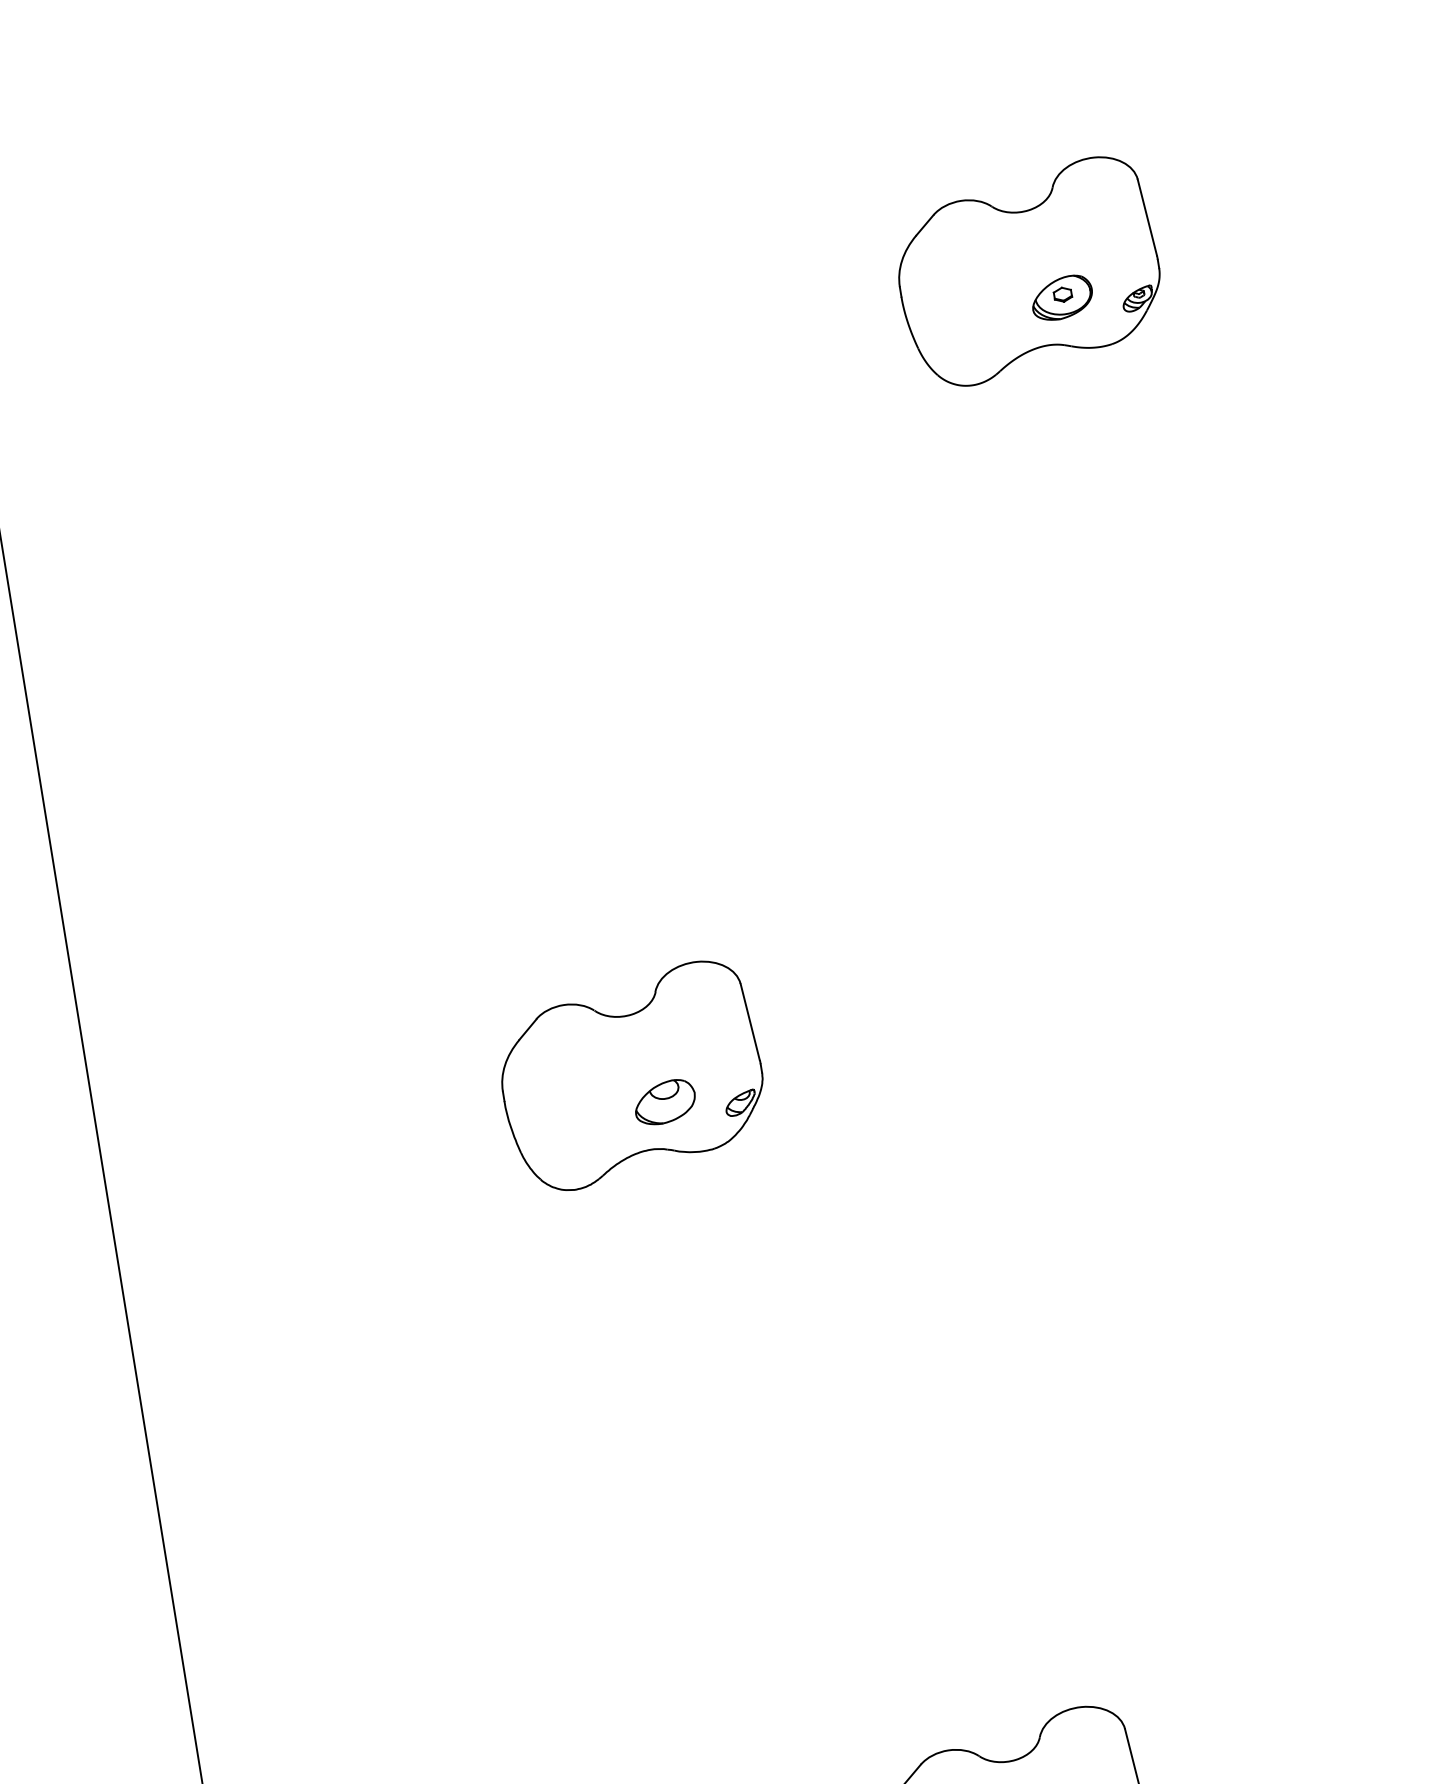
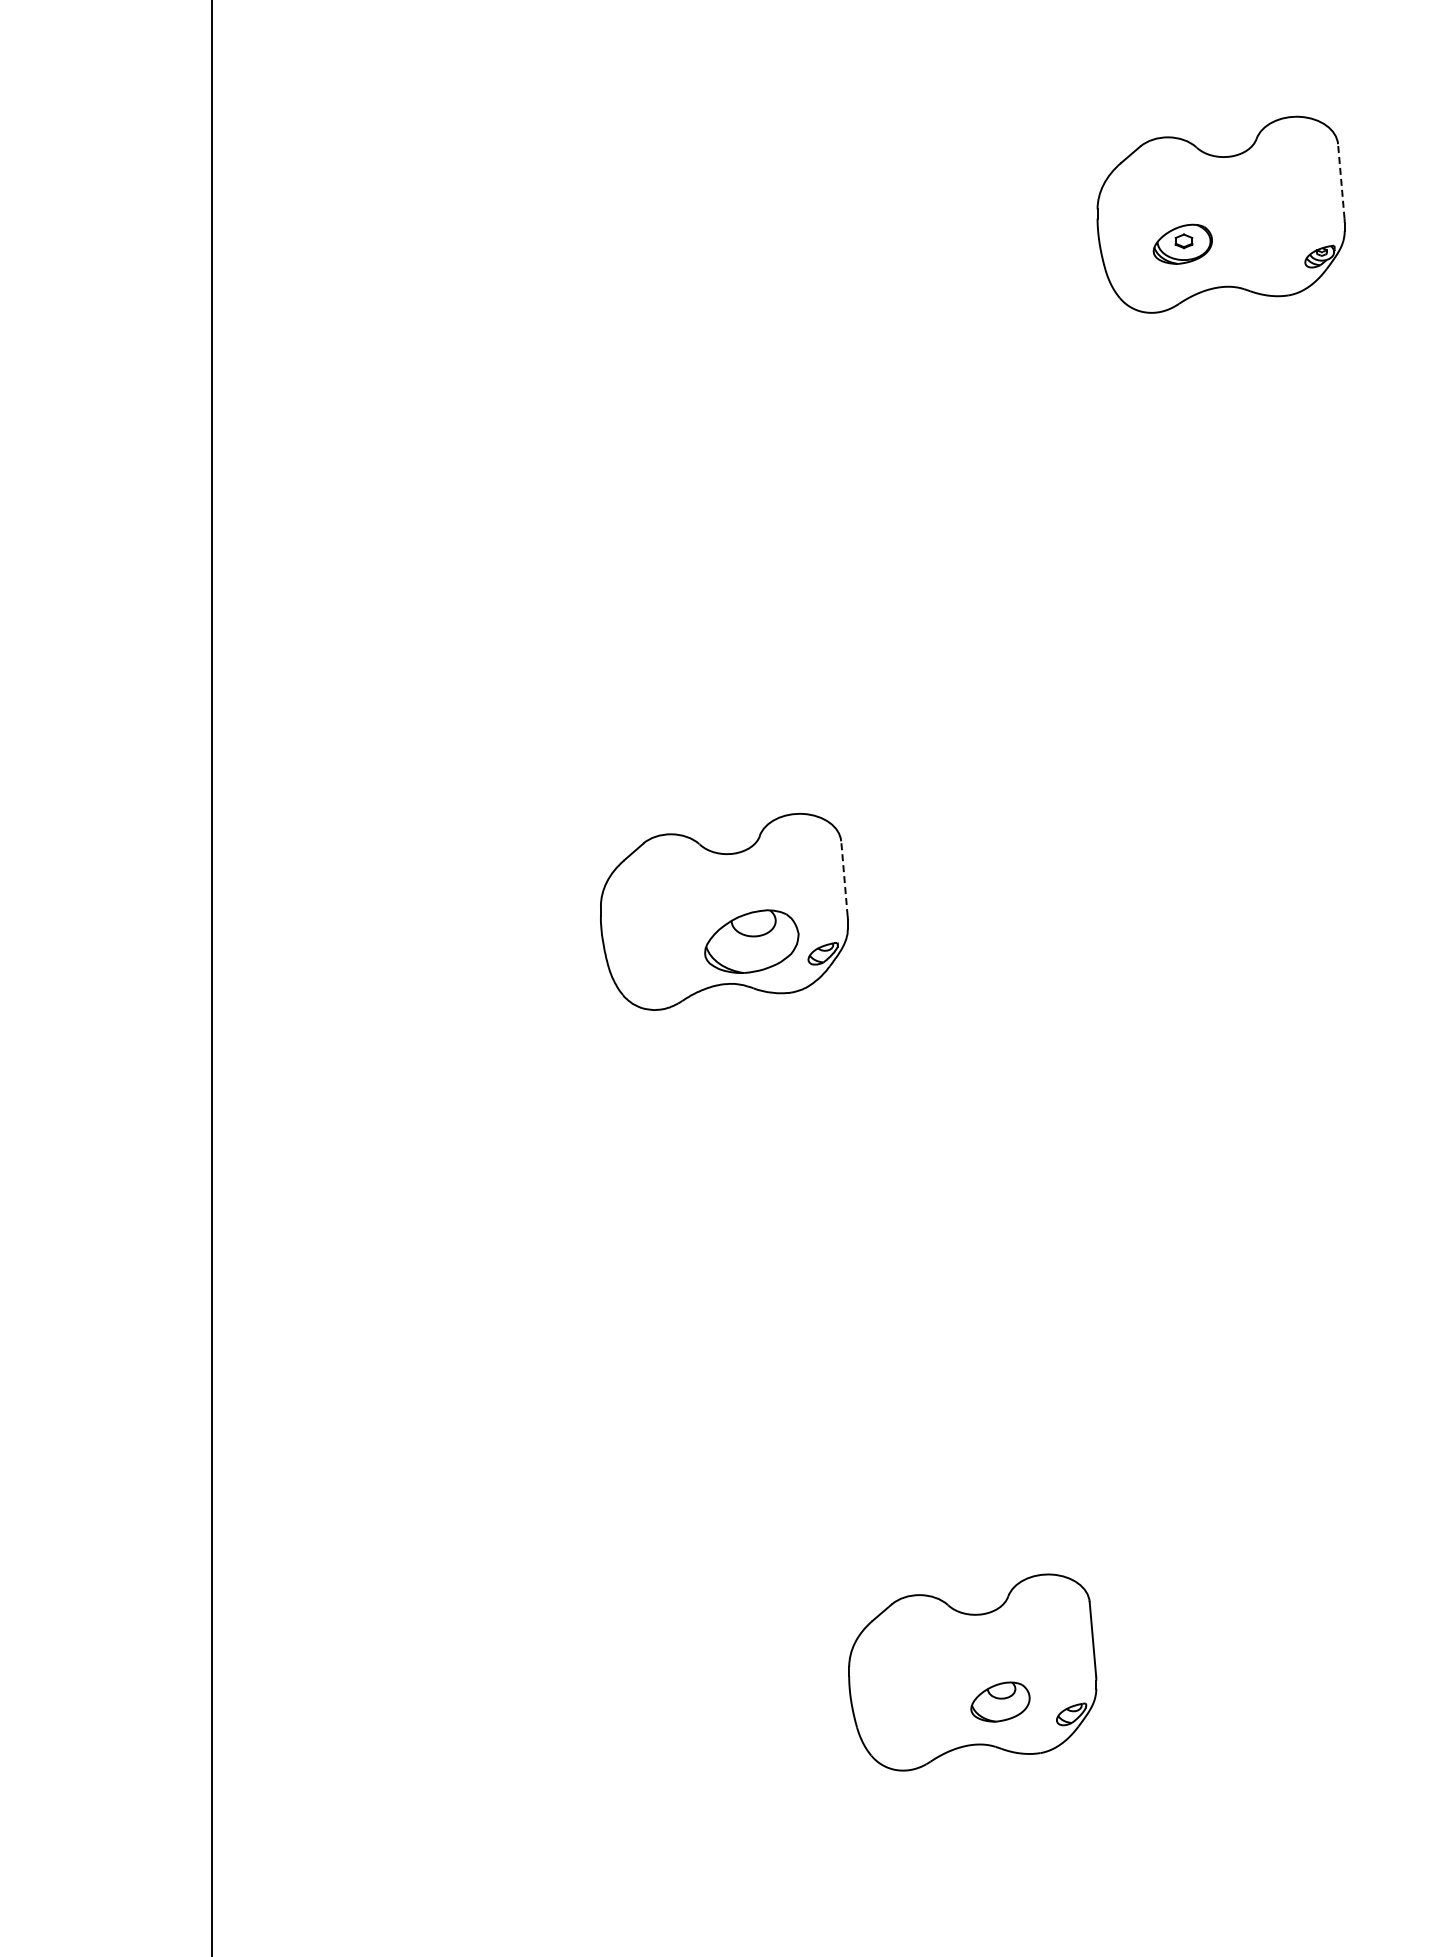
line: (1147, 216) -> (1341, 180), solid -> dashed
part: (1061, 297) -> (1182, 243), moved
line: (750, 1021) -> (844, 878), solid -> dashed
part: (665, 1101) -> (752, 940), size x1.6

